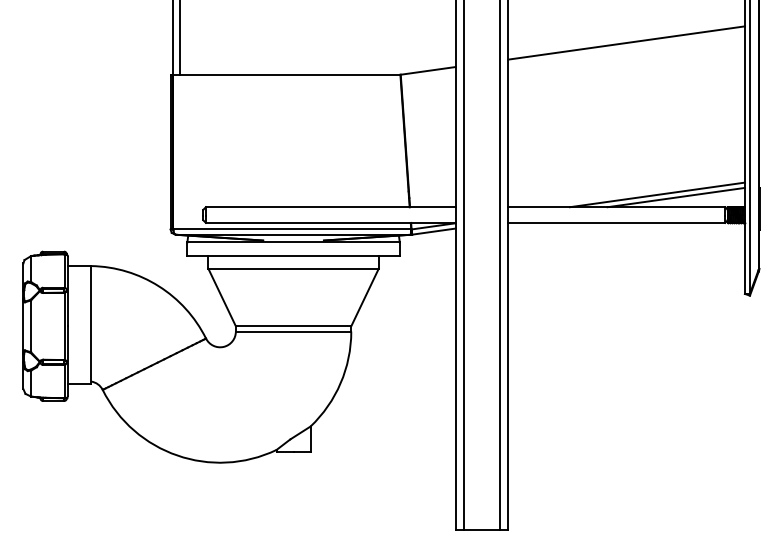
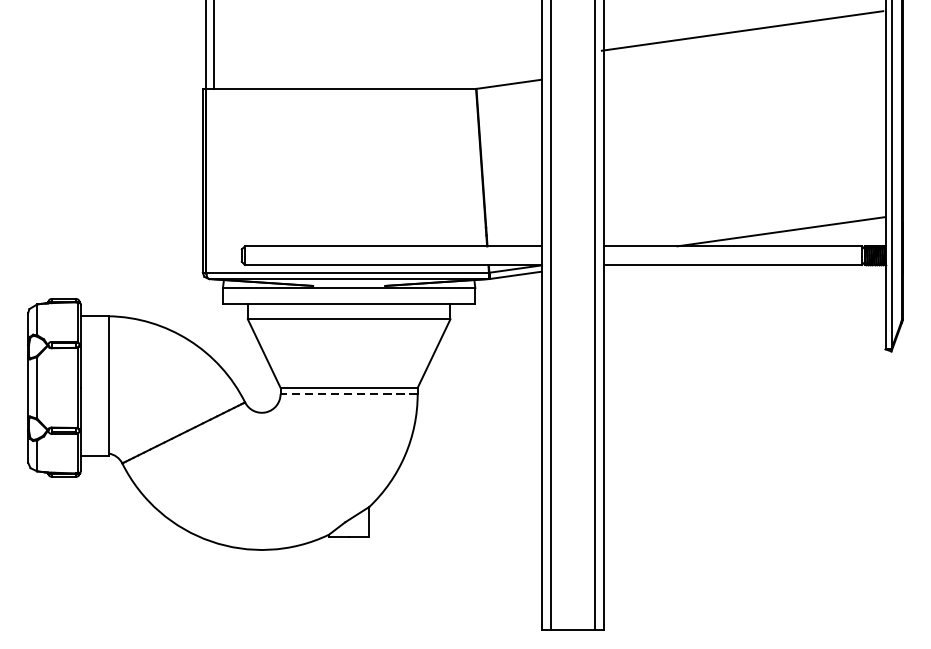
line: (626, 42) -> (742, 30), moved
line: (676, 197) -> (804, 234), removed
line: (293, 331) -> (349, 394), solid -> dashed

